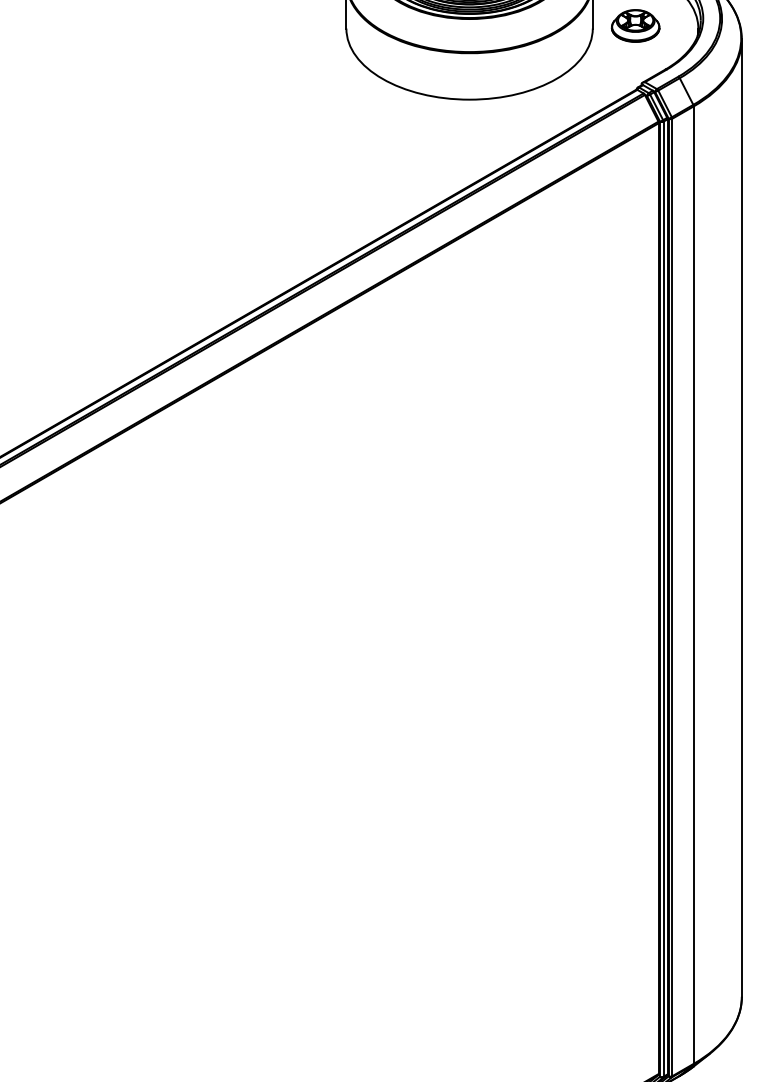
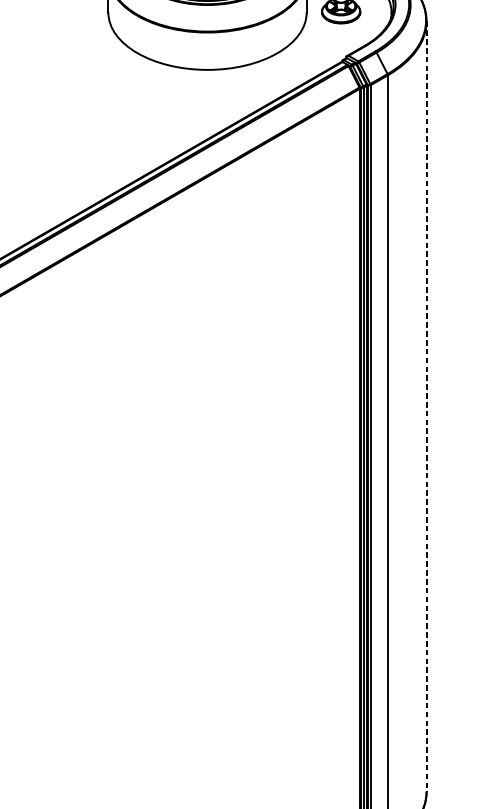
line: (741, 518) -> (426, 406), solid -> dashed

